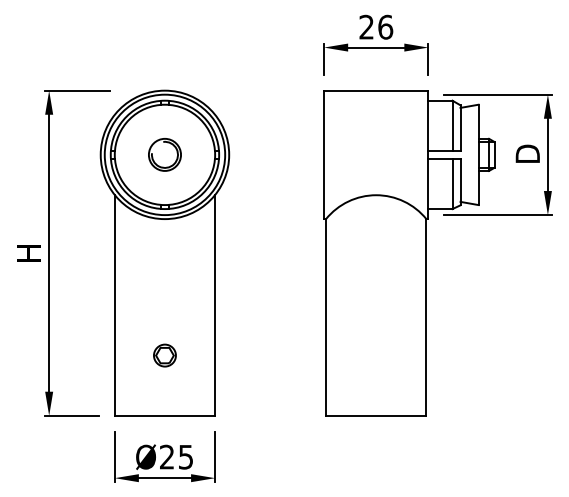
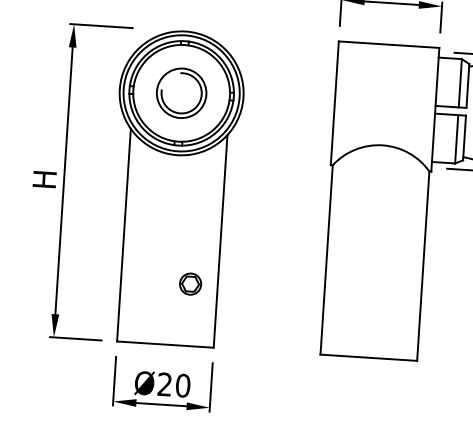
part: (164, 154) -> (181, 92), size x1.6
part: (164, 355) -> (190, 284), moved
text: (185, 456) -> (182, 385), Ø25 -> Ø20

